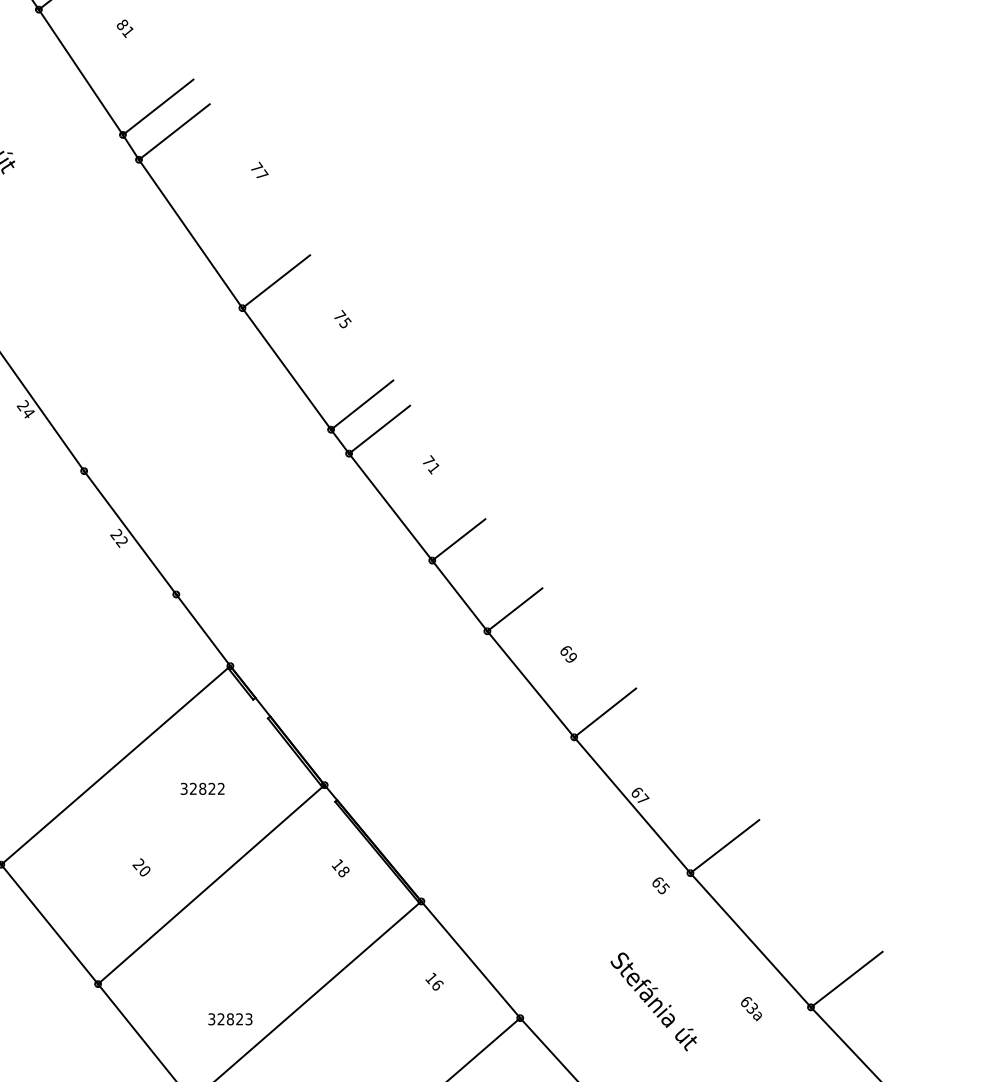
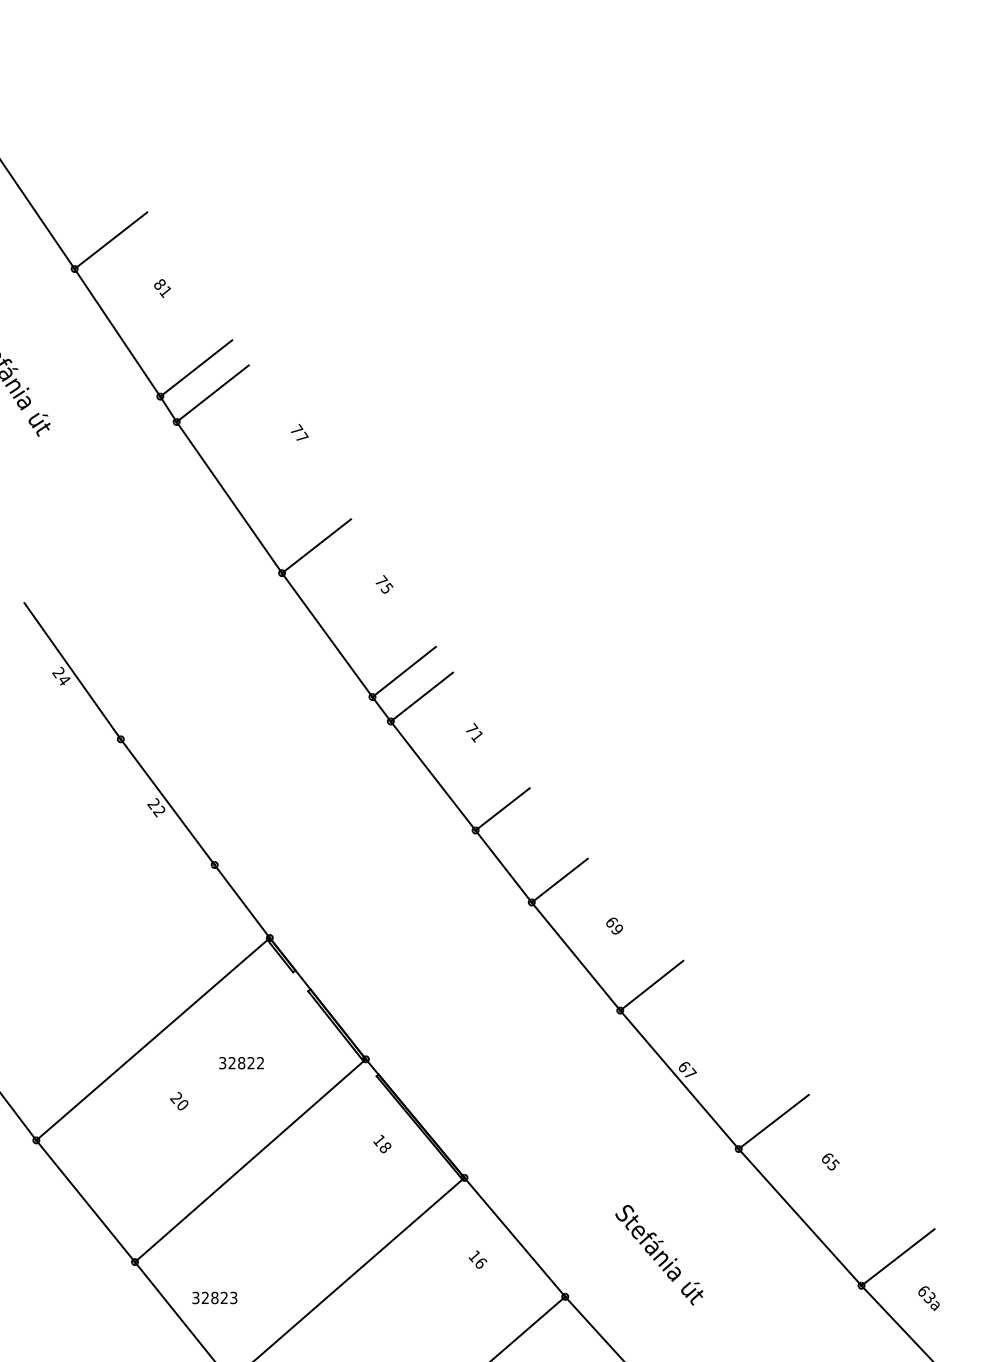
text: (141, 867) -> (179, 1101), moved
text: (660, 885) -> (830, 1161), moved
text: (653, 1002) -> (659, 1255), moved
text: (751, 1009) -> (928, 1298), moved
text: (230, 1018) -> (214, 1297), moved

